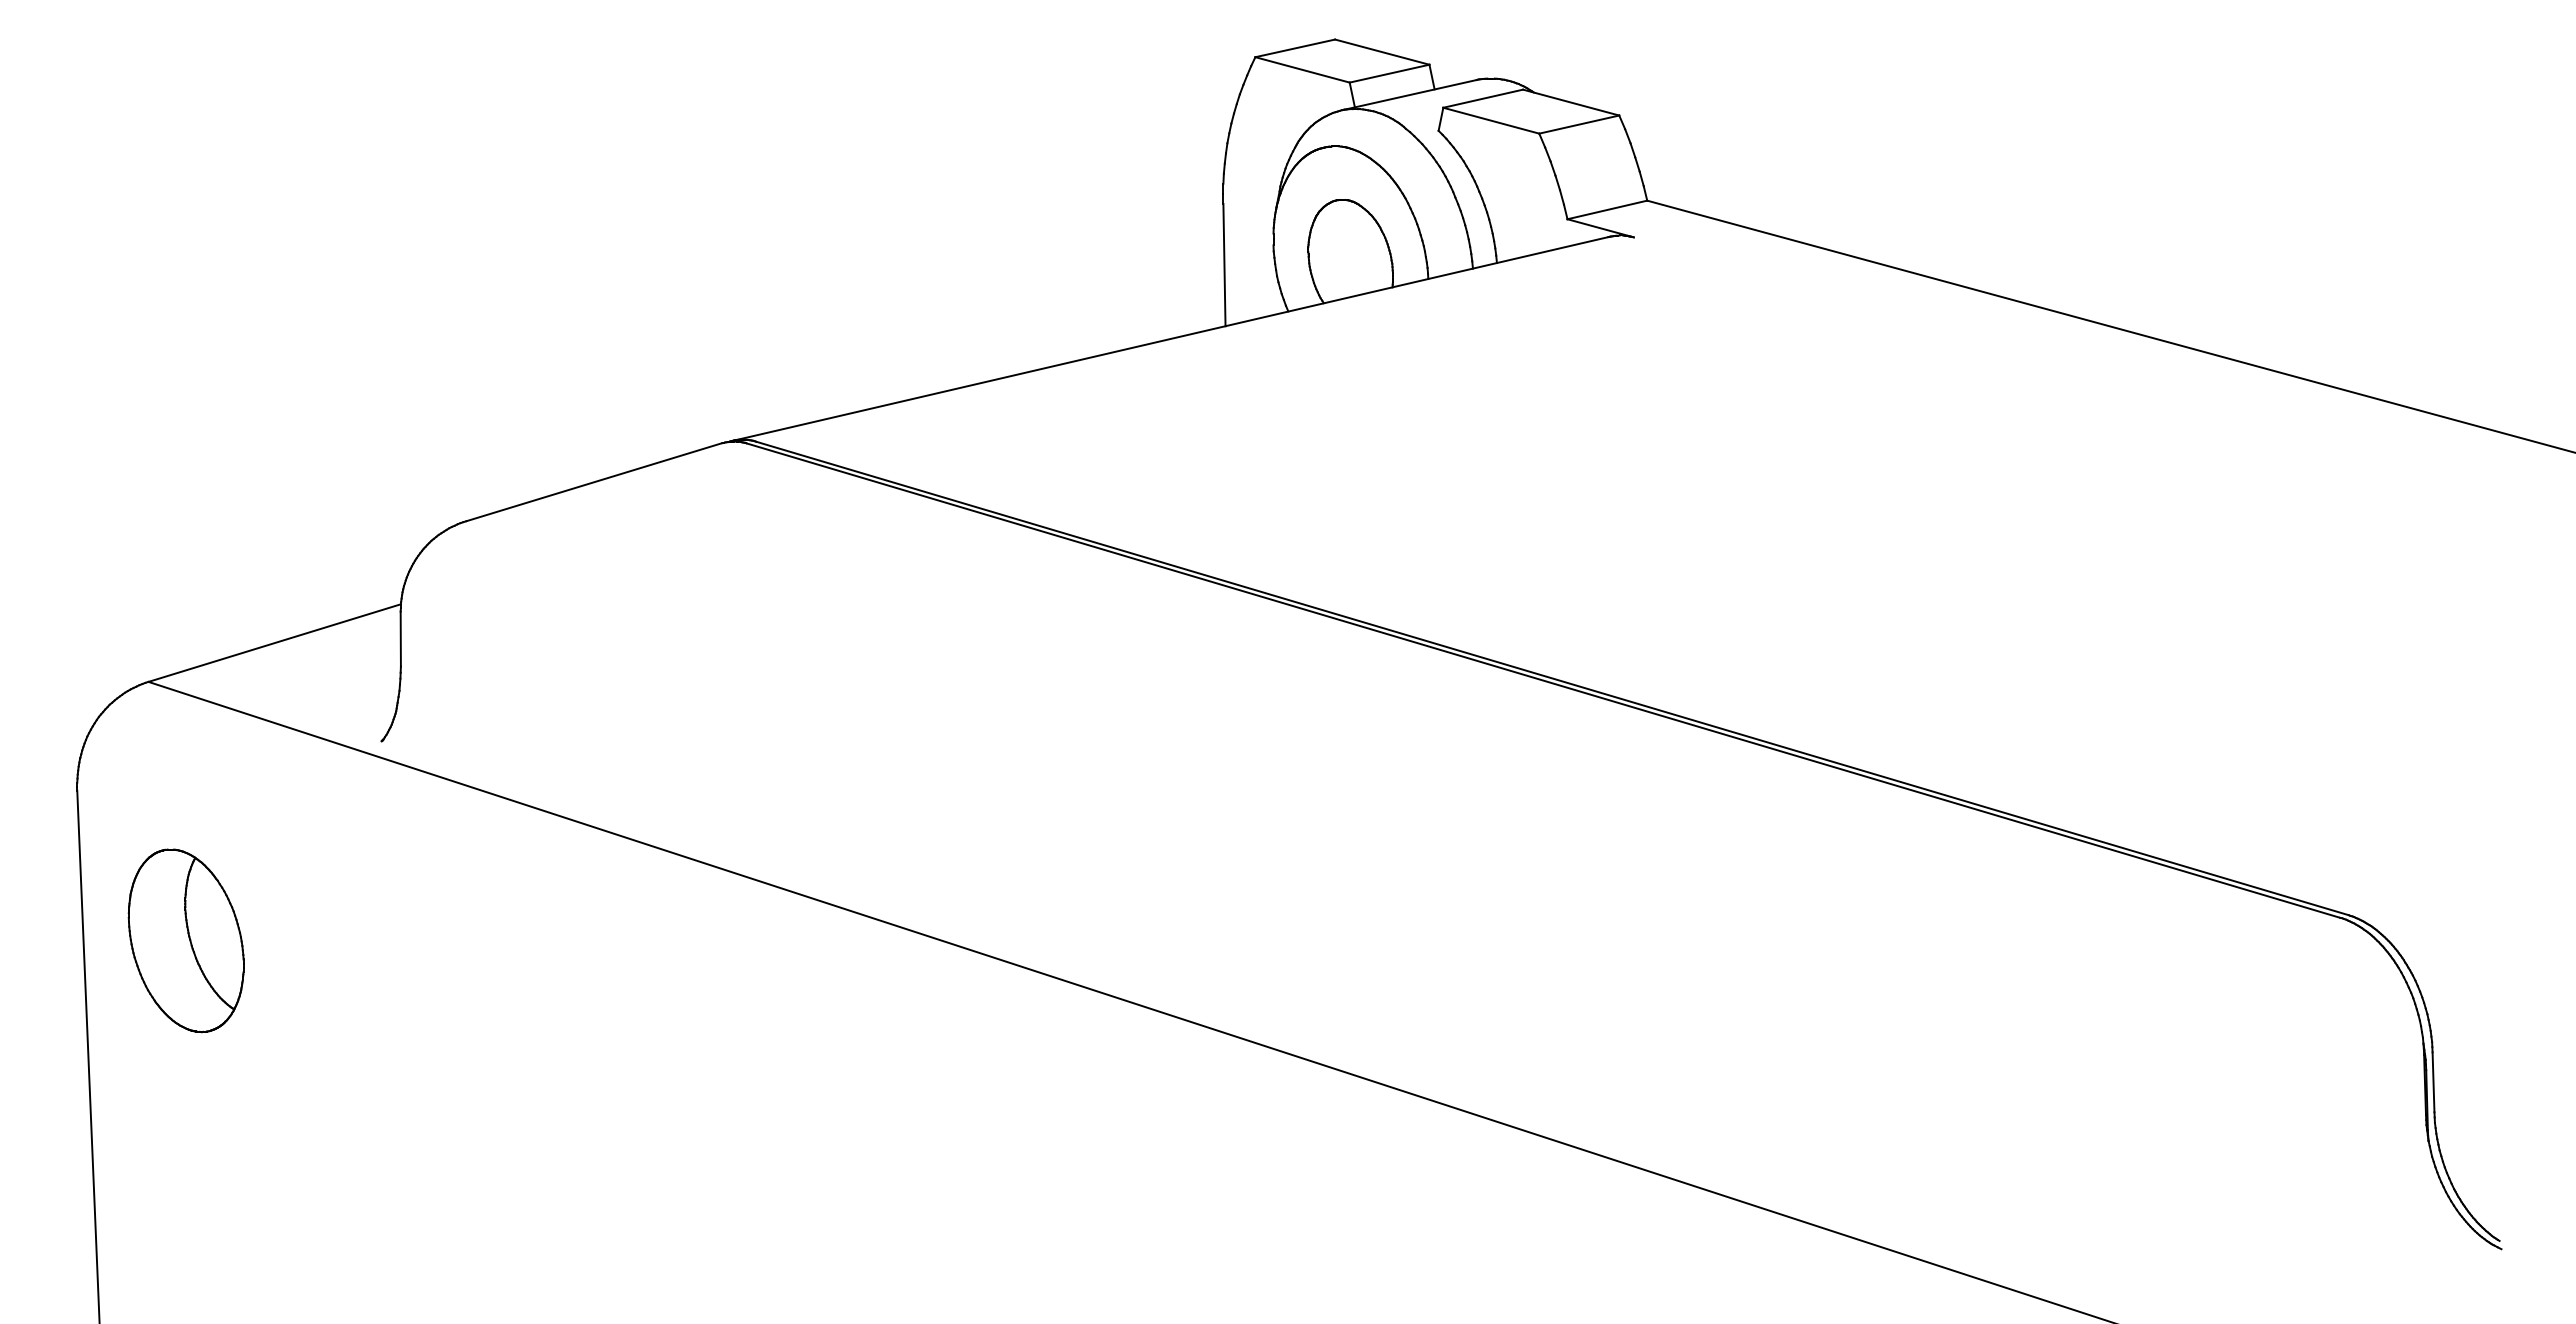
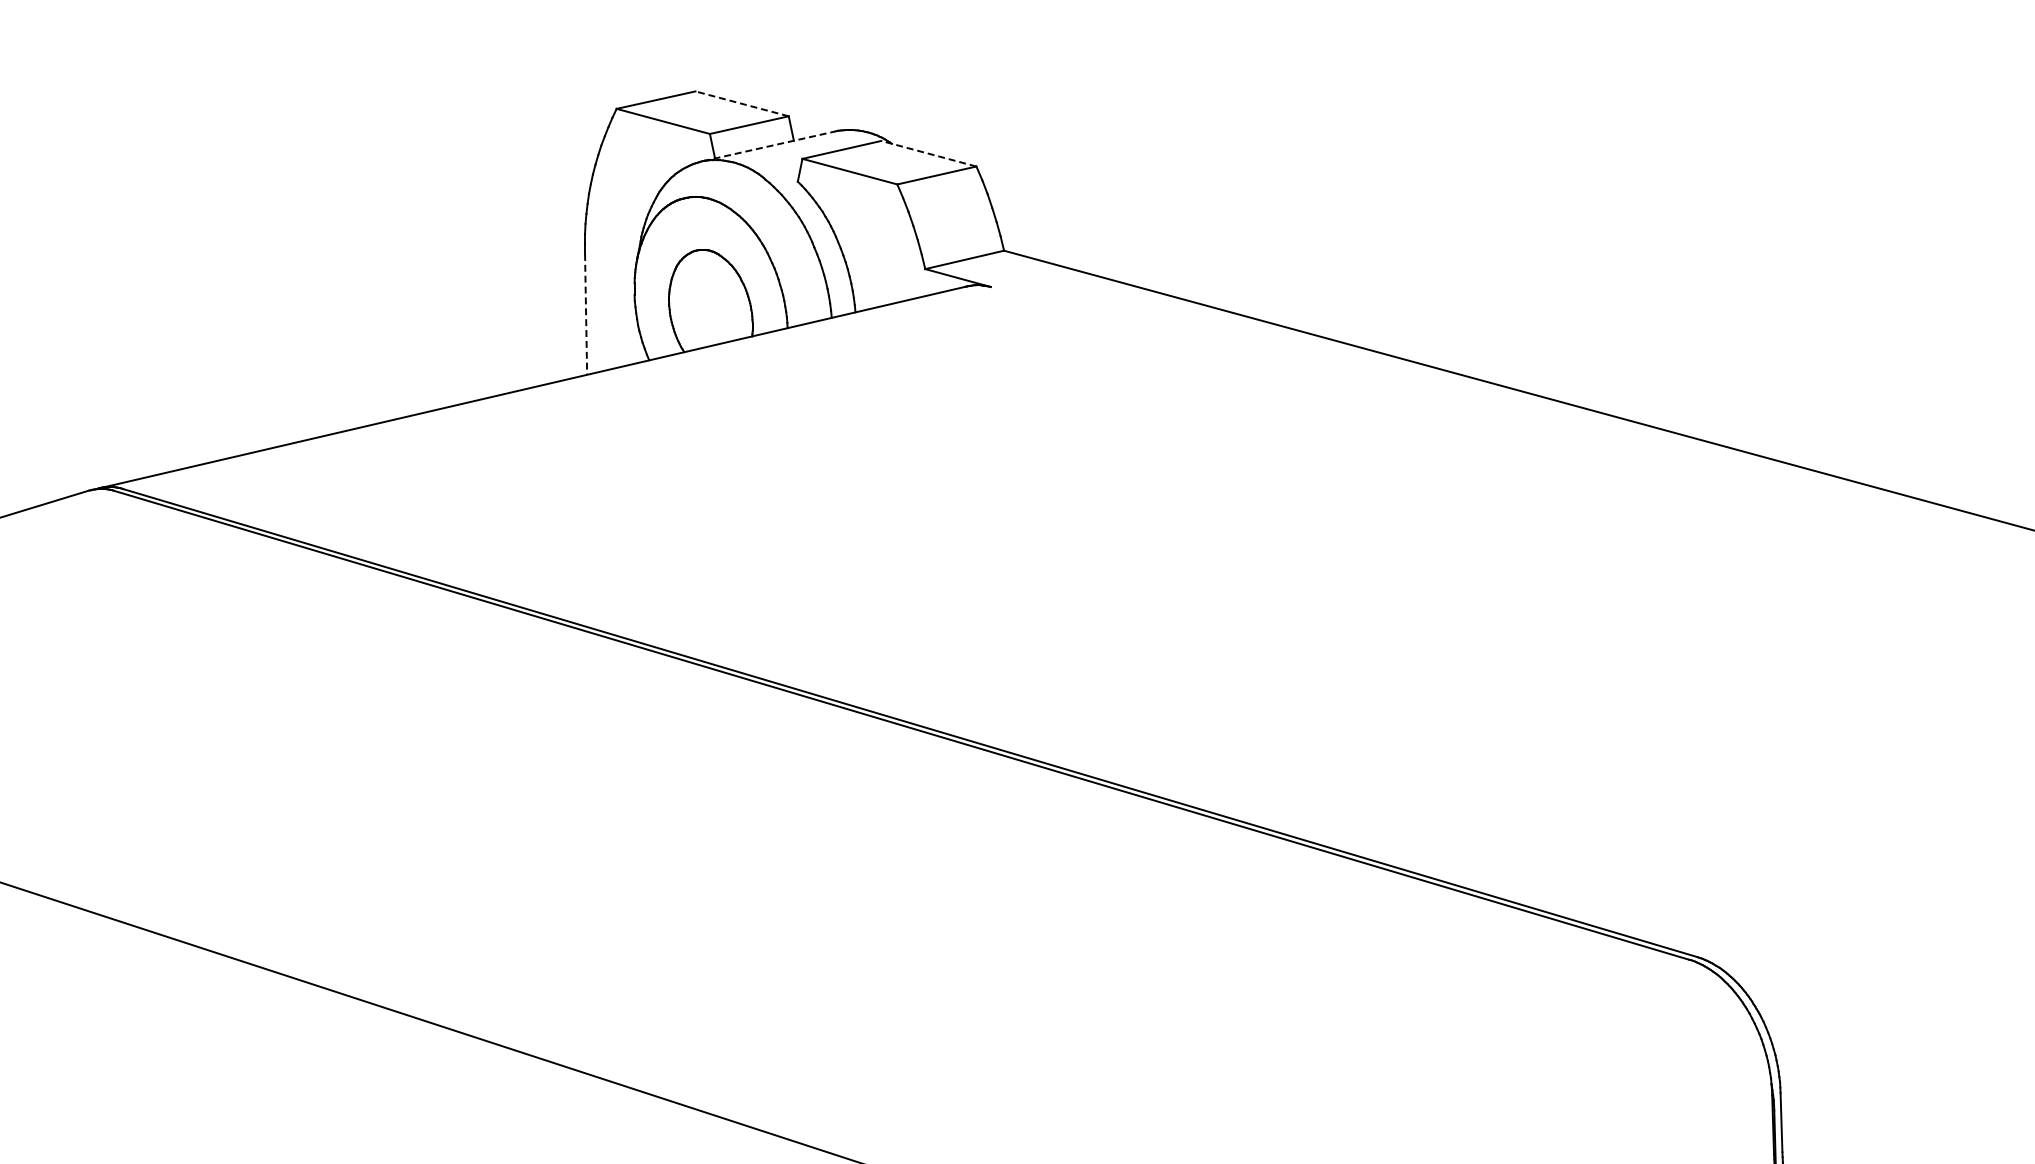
line: (1382, 52) -> (742, 104), solid -> dashed
line: (1409, 95) -> (769, 146), solid -> dashed
line: (1571, 102) -> (929, 153), solid -> dashed
line: (1224, 265) -> (586, 314), solid -> dashed

